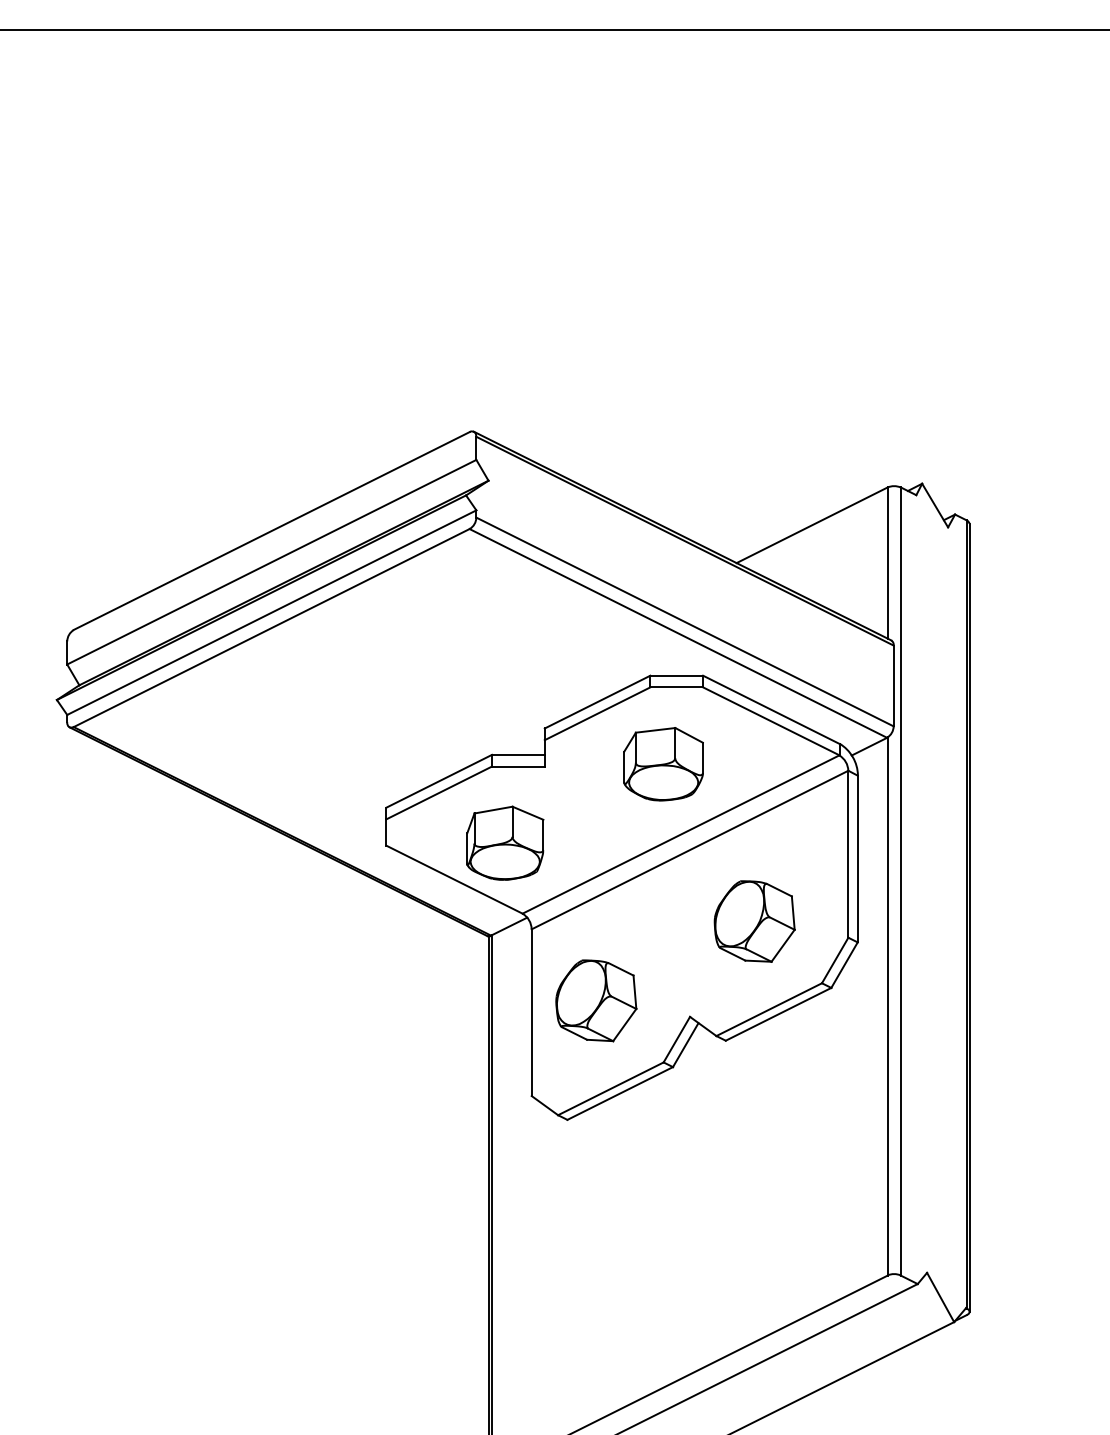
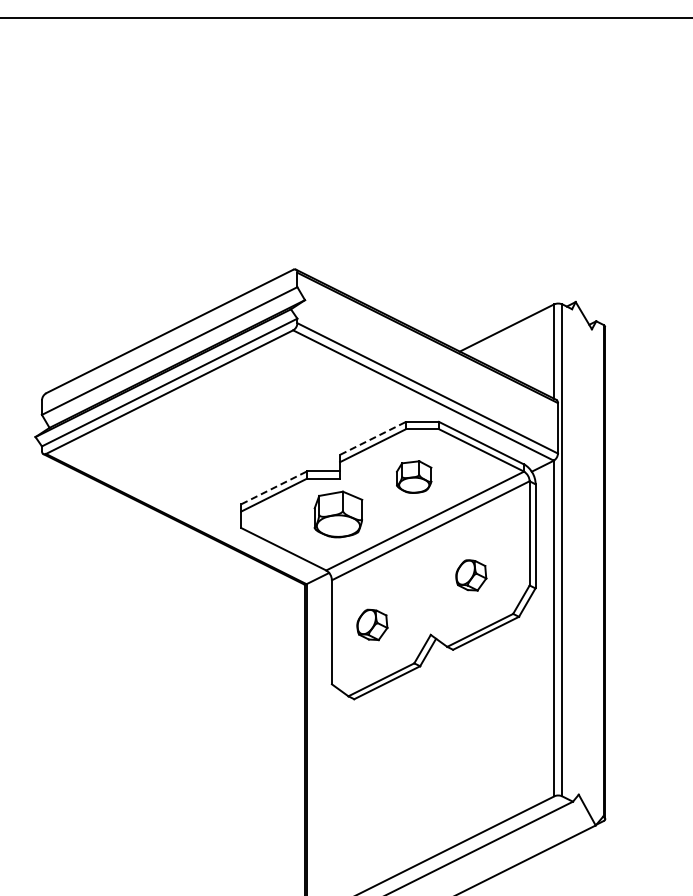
line: (598, 702) -> (373, 438), solid -> dashed
part: (662, 763) -> (413, 476), size x0.7
line: (439, 780) -> (274, 487), solid -> dashed
part: (505, 843) -> (338, 514), moved
part: (755, 921) -> (471, 575), size x0.6
part: (596, 1000) -> (372, 624), size x0.6

